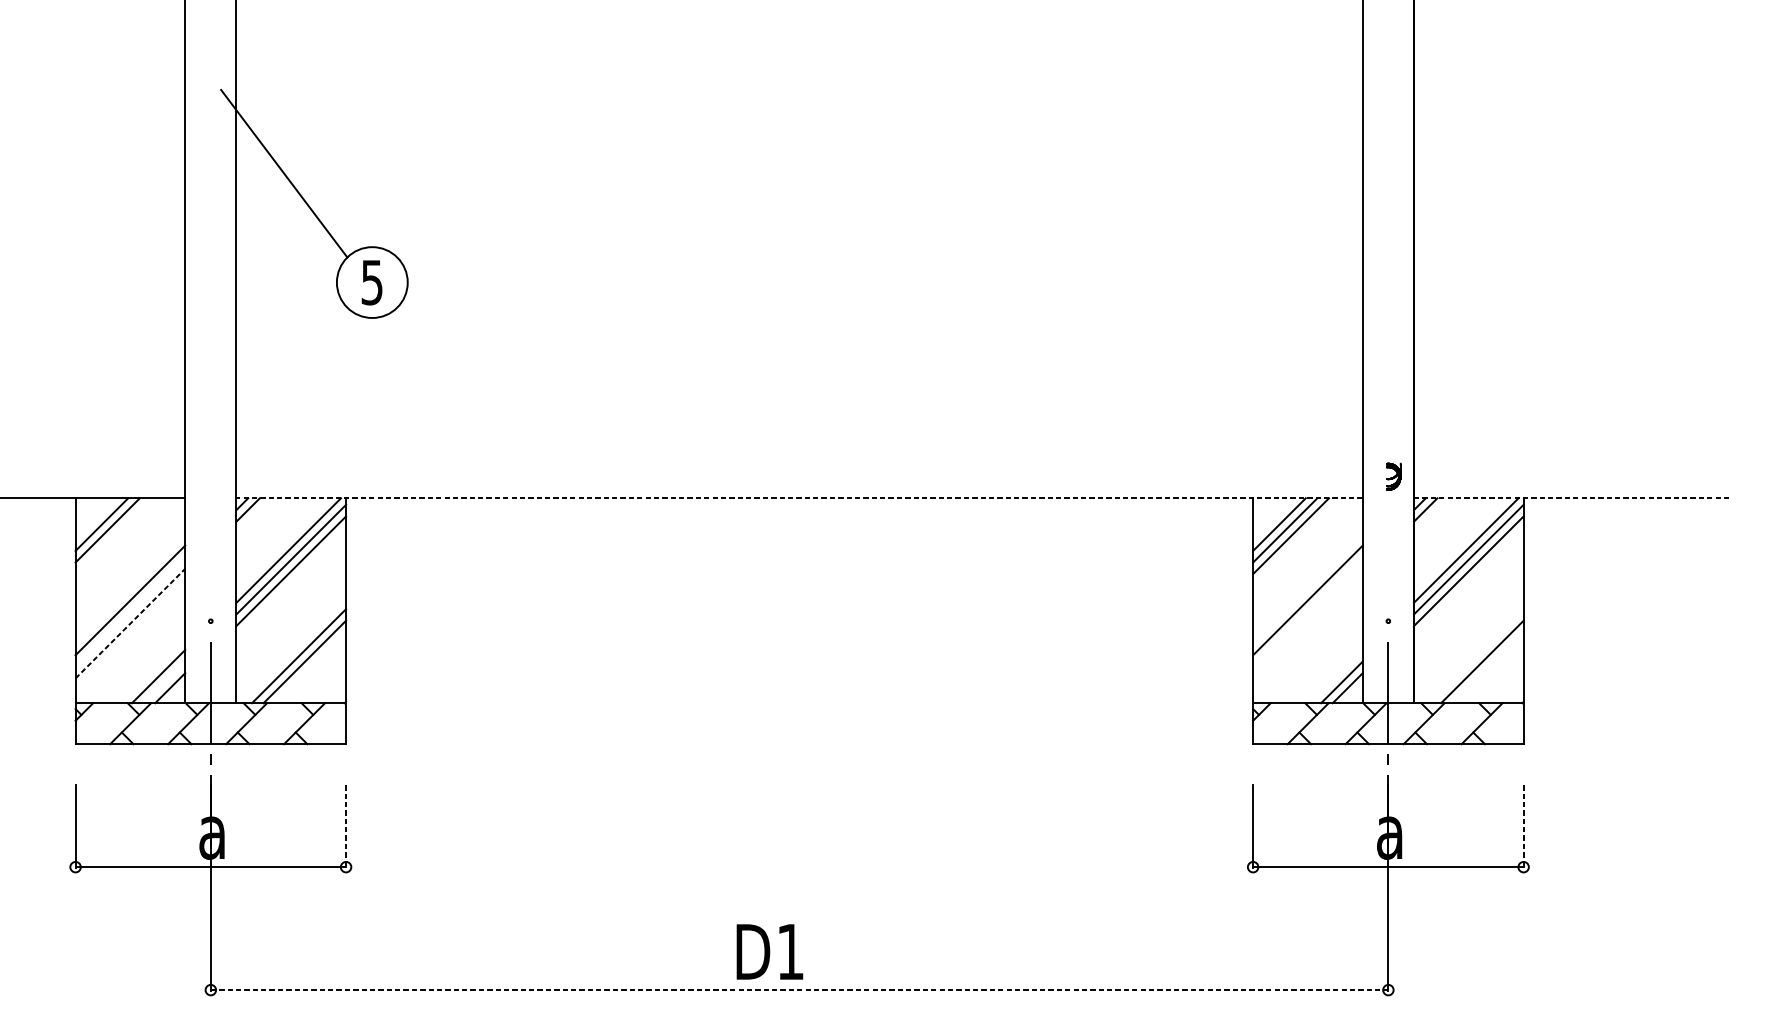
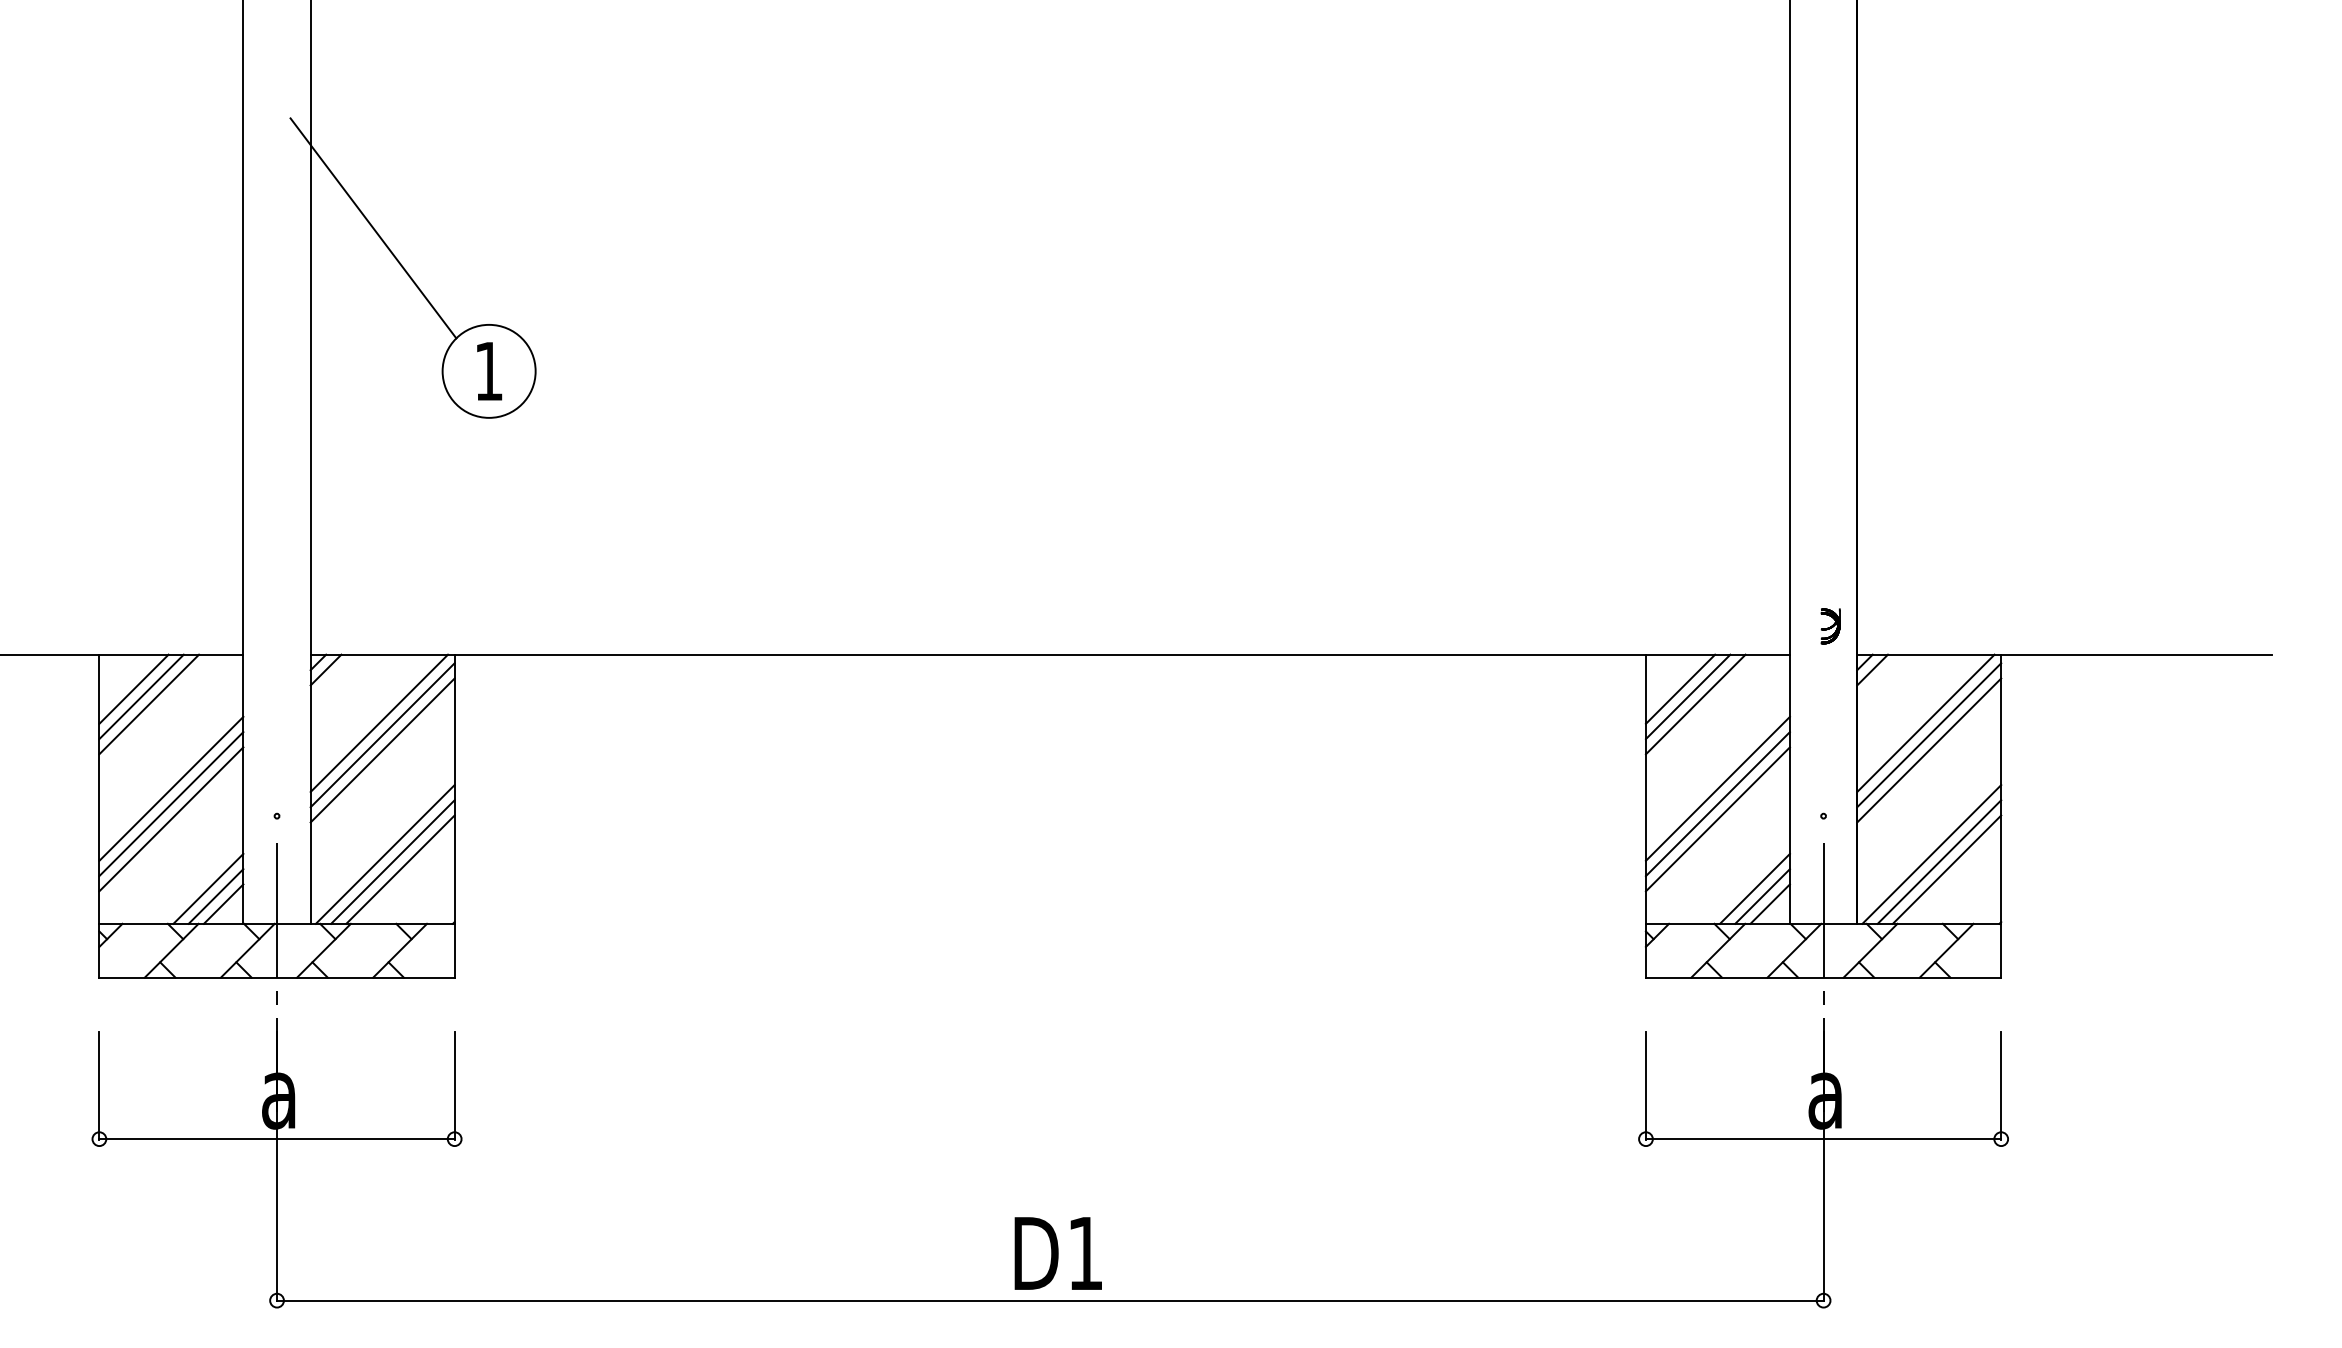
text: (371, 282) -> (488, 371), 5 -> 1
line: (799, 498) -> (1050, 654), dashed -> solid
line: (1571, 498) -> (2064, 654), dashed -> solid
line: (113, 536) -> (149, 704), added
line: (130, 612) -> (171, 804), added
line: (1307, 612) -> (1717, 804), added
line: (130, 623) -> (171, 819), dashed -> solid
line: (1307, 623) -> (1717, 819), added
line: (292, 650) -> (384, 854), added
line: (1470, 650) -> (1931, 854), added
line: (1476, 655) -> (1939, 861), added
line: (1335, 676) -> (1754, 888), added
line: (163, 682) -> (215, 896), added
line: (345, 827) -> (454, 1086), dashed -> solid
line: (1523, 827) -> (2001, 1086), dashed -> solid
text: (769, 951) -> (1057, 1253), moved
line: (799, 990) -> (1050, 1300), dashed -> solid

